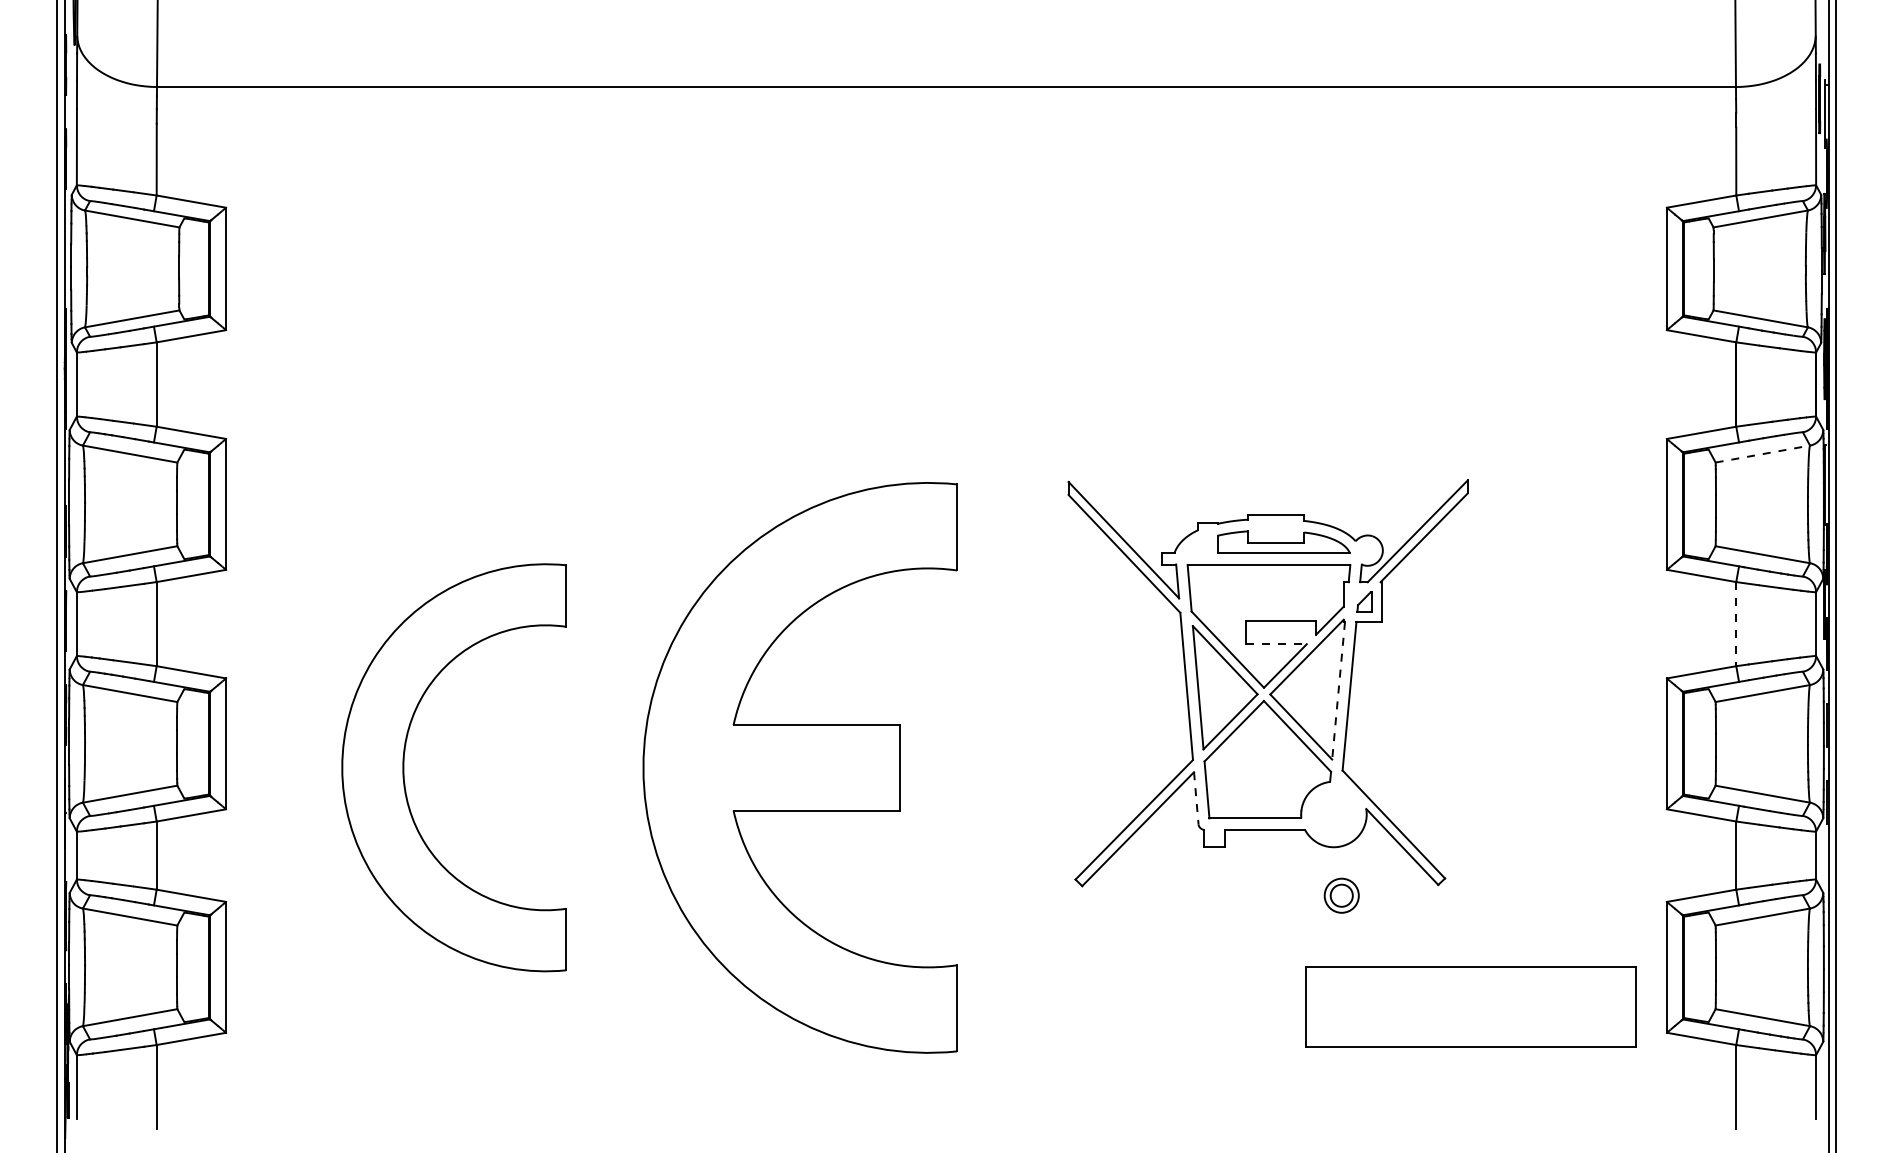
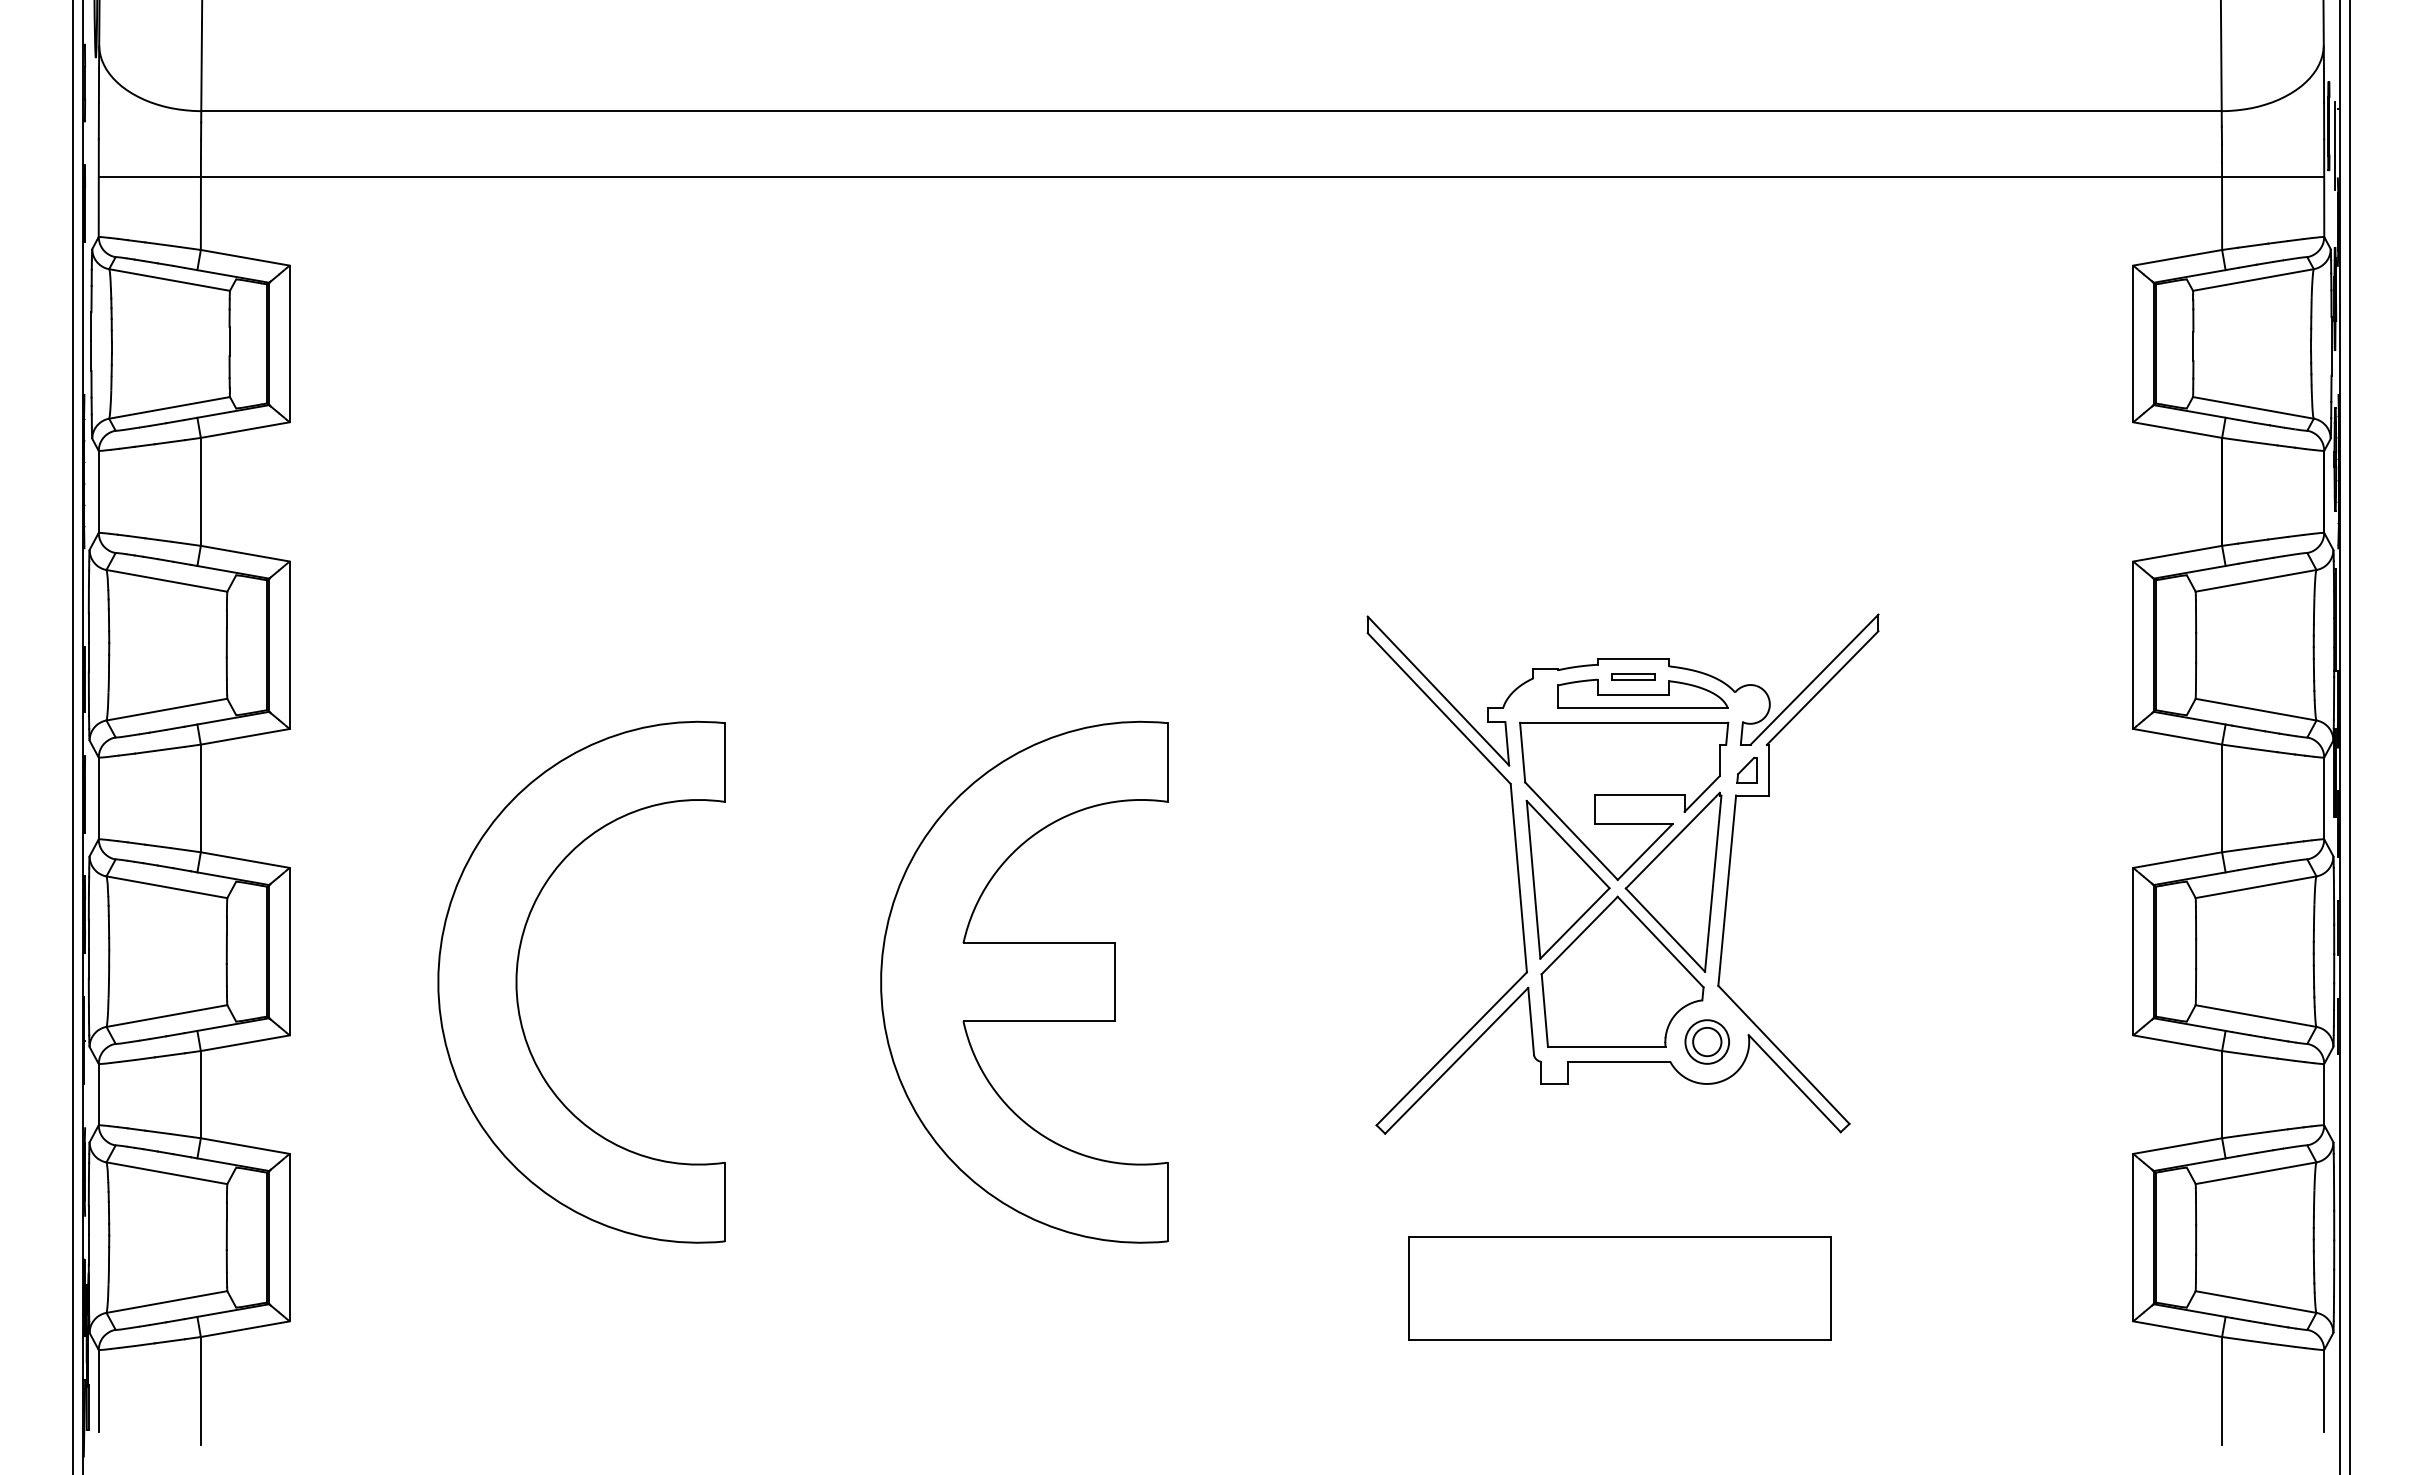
line: (946, 138) -> (1211, 176), added
line: (1763, 453) -> (2256, 580), dashed -> solid
part: (1276, 528) -> (1633, 676), added
line: (1736, 624) -> (2222, 798), dashed -> solid
line: (1276, 644) -> (1633, 824), dashed -> solid
line: (1338, 691) -> (1713, 884), dashed -> solid
part: (800, 767) -> (1024, 981), size x0.71
line: (1196, 798) -> (1531, 1021), dashed -> solid
part: (1341, 895) -> (1706, 1041), moved
part: (1470, 1007) -> (1619, 1288), moved

